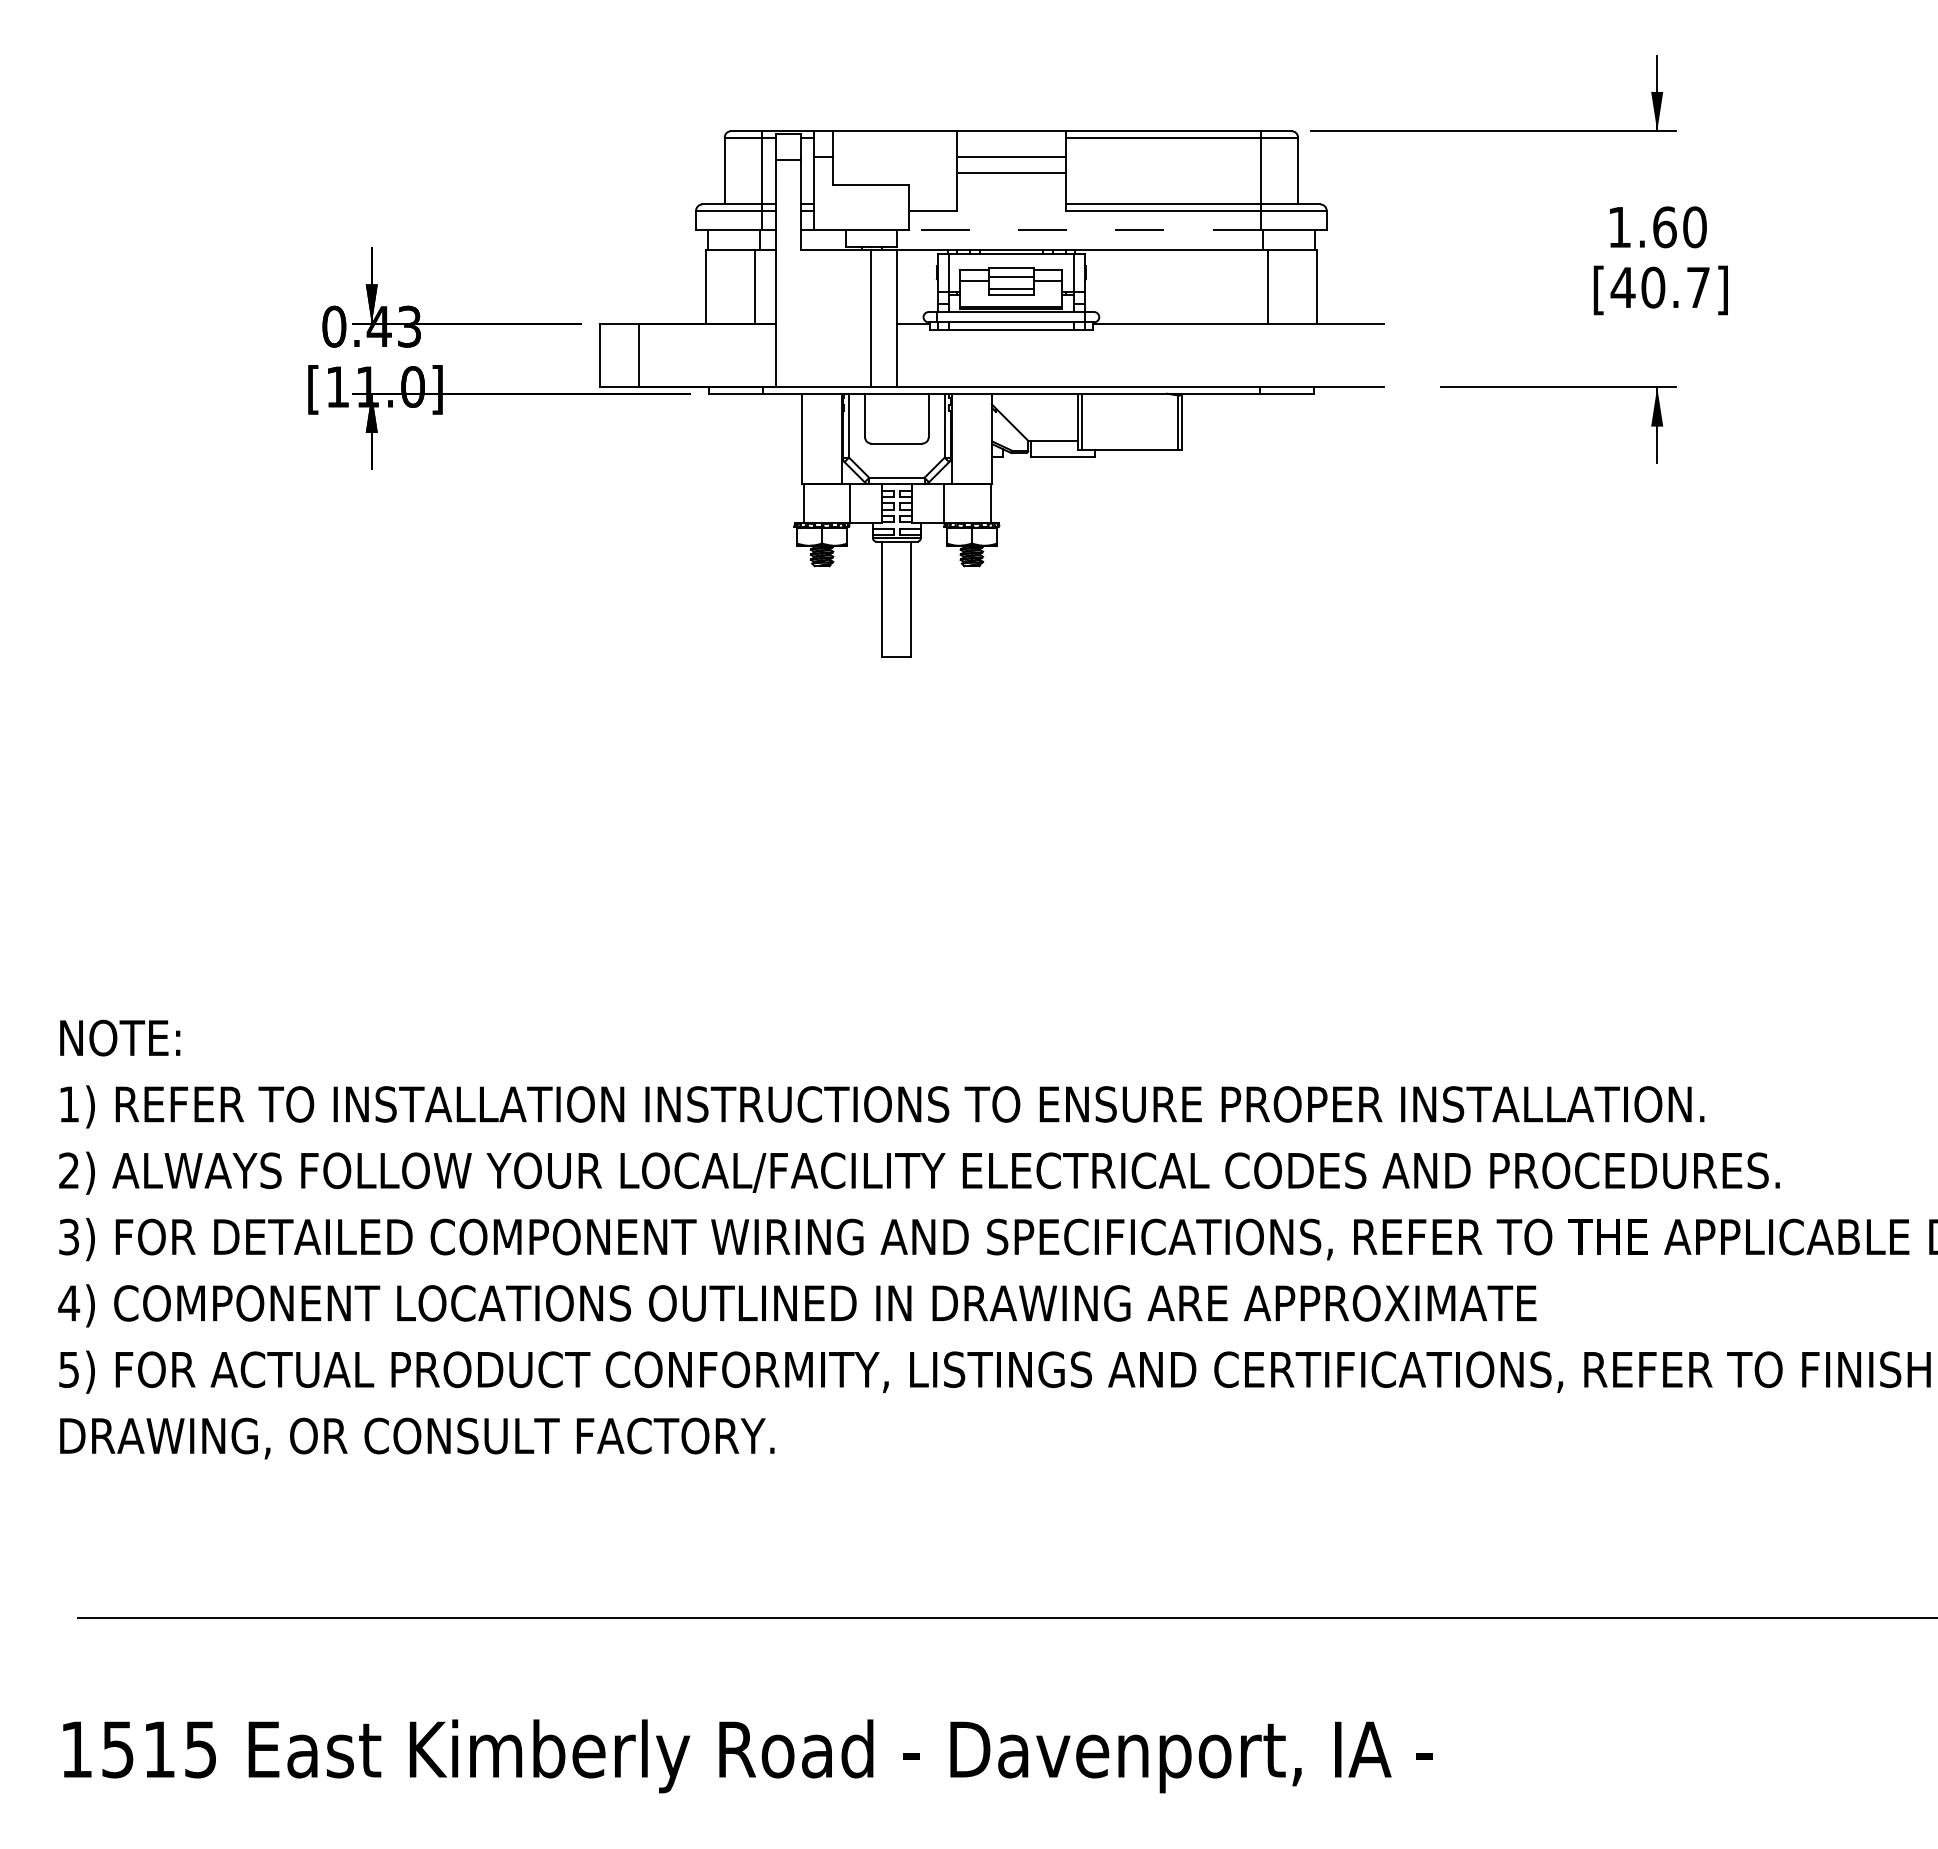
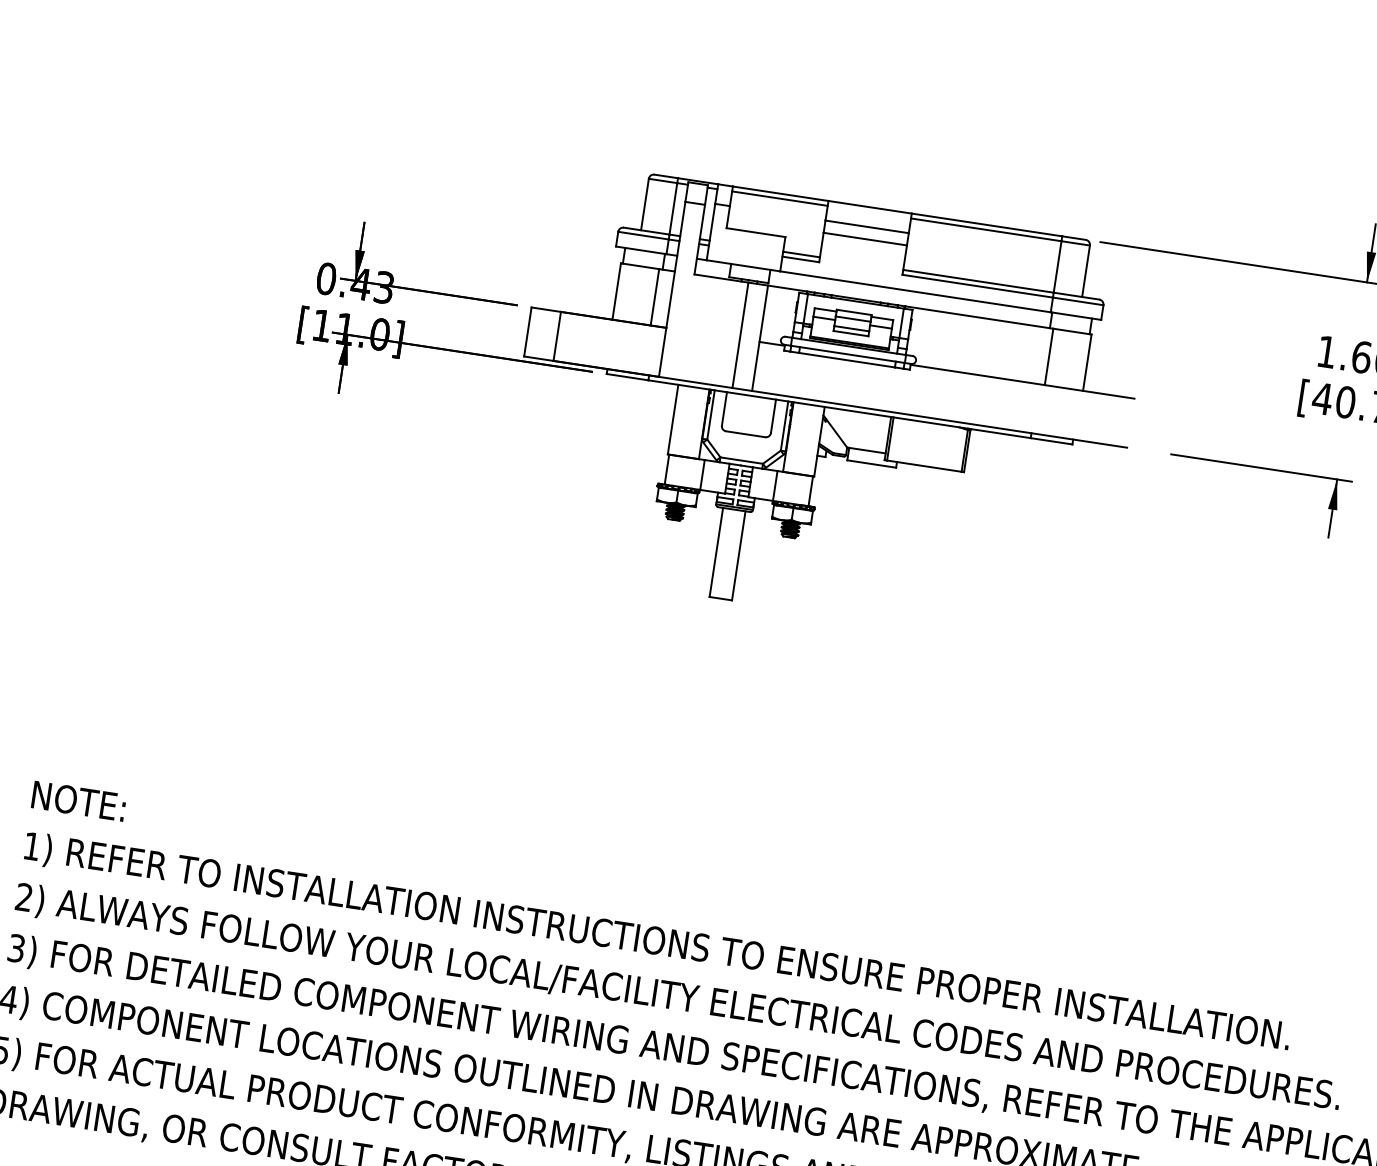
line: (895, 137) -> (780, 198), added
line: (933, 204) -> (801, 254), added
line: (1085, 229) -> (915, 291), dashed -> solid

